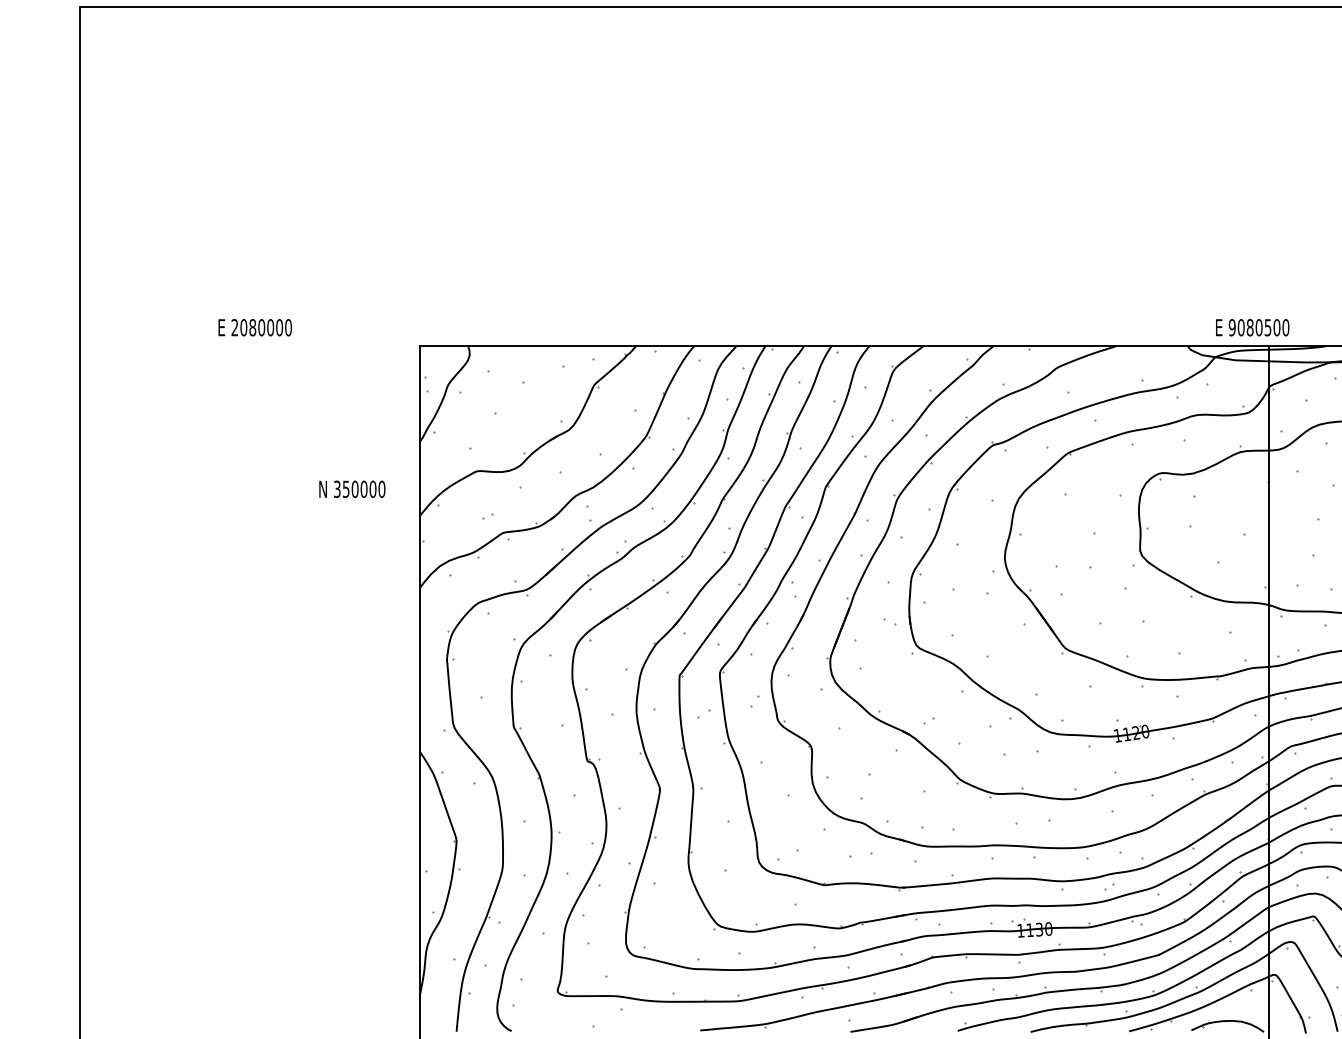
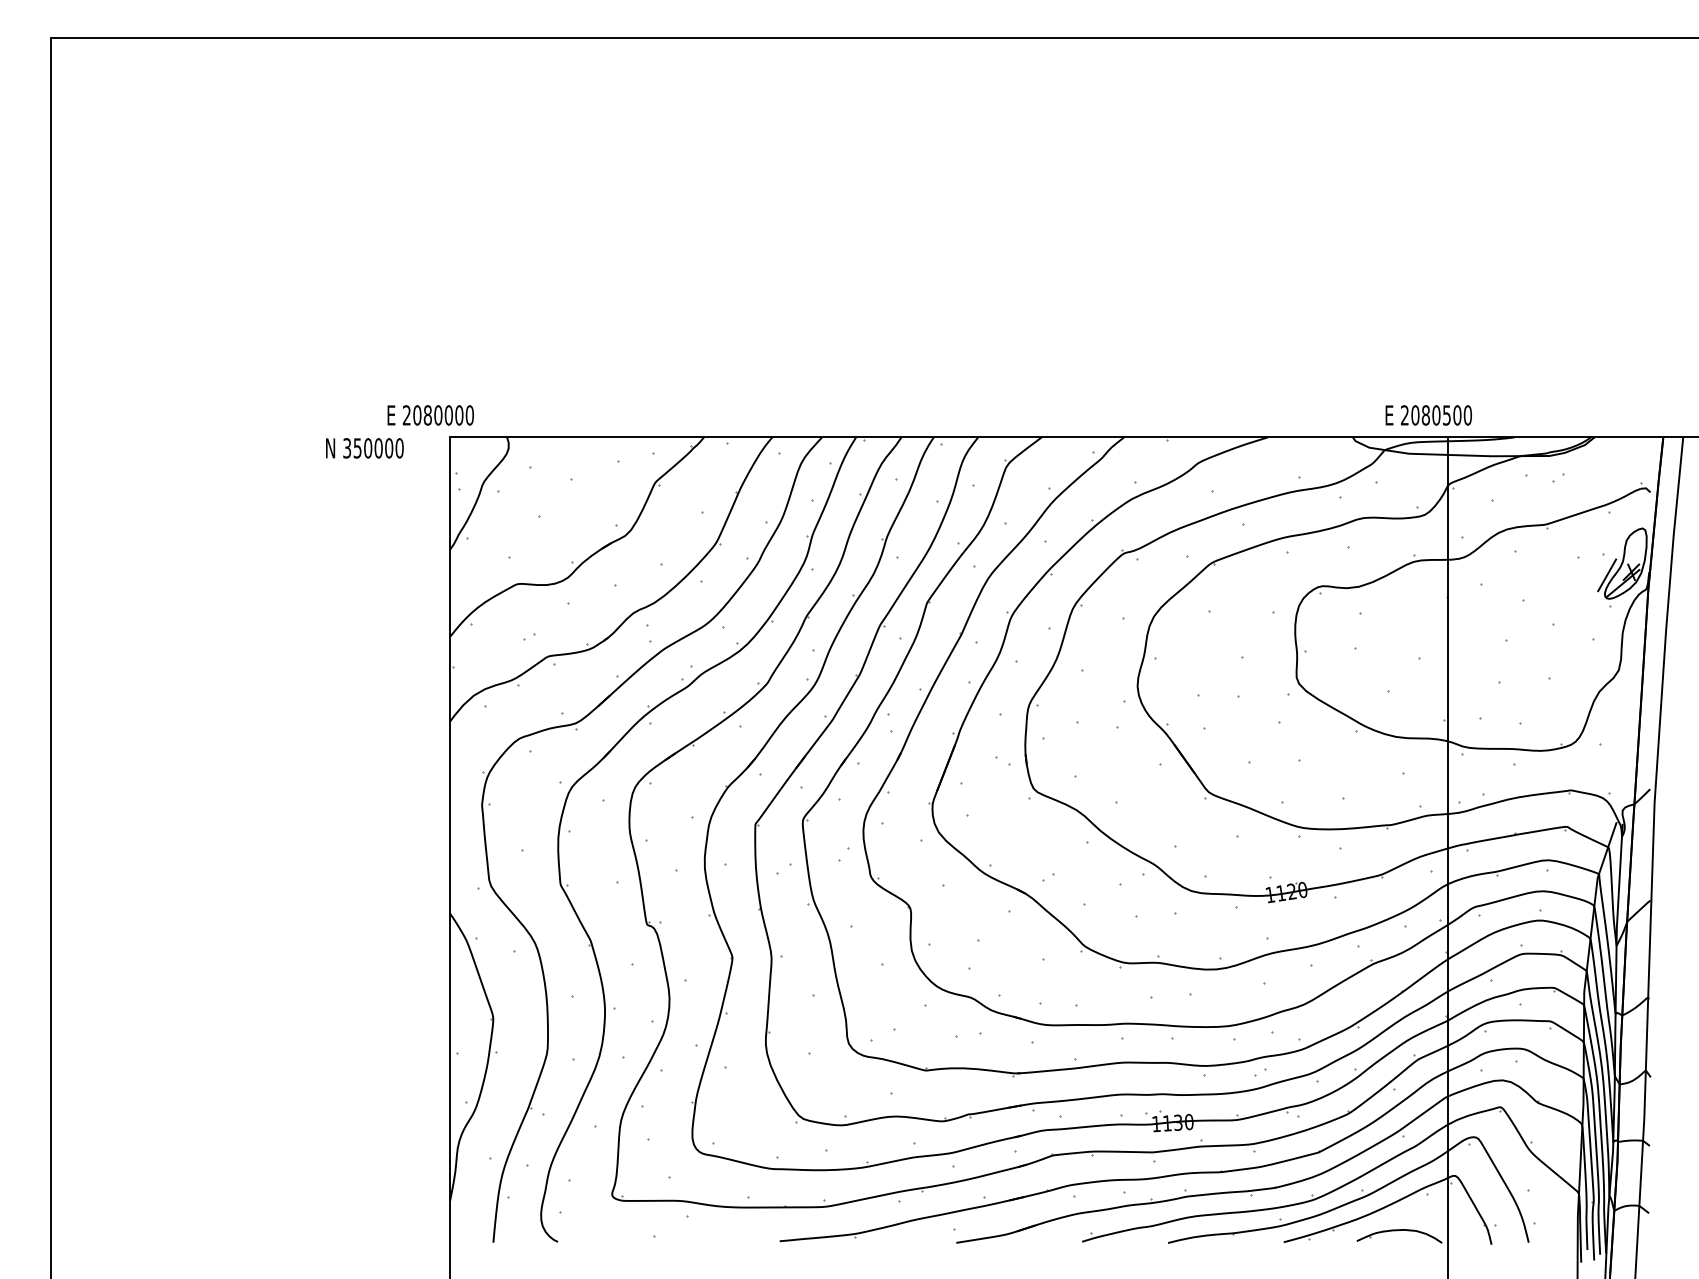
text: (255, 327) -> (430, 415), moved
text: (1231, 327) -> (1404, 415), 9080500 -> 2080500
text: (352, 489) -> (364, 448), moved

